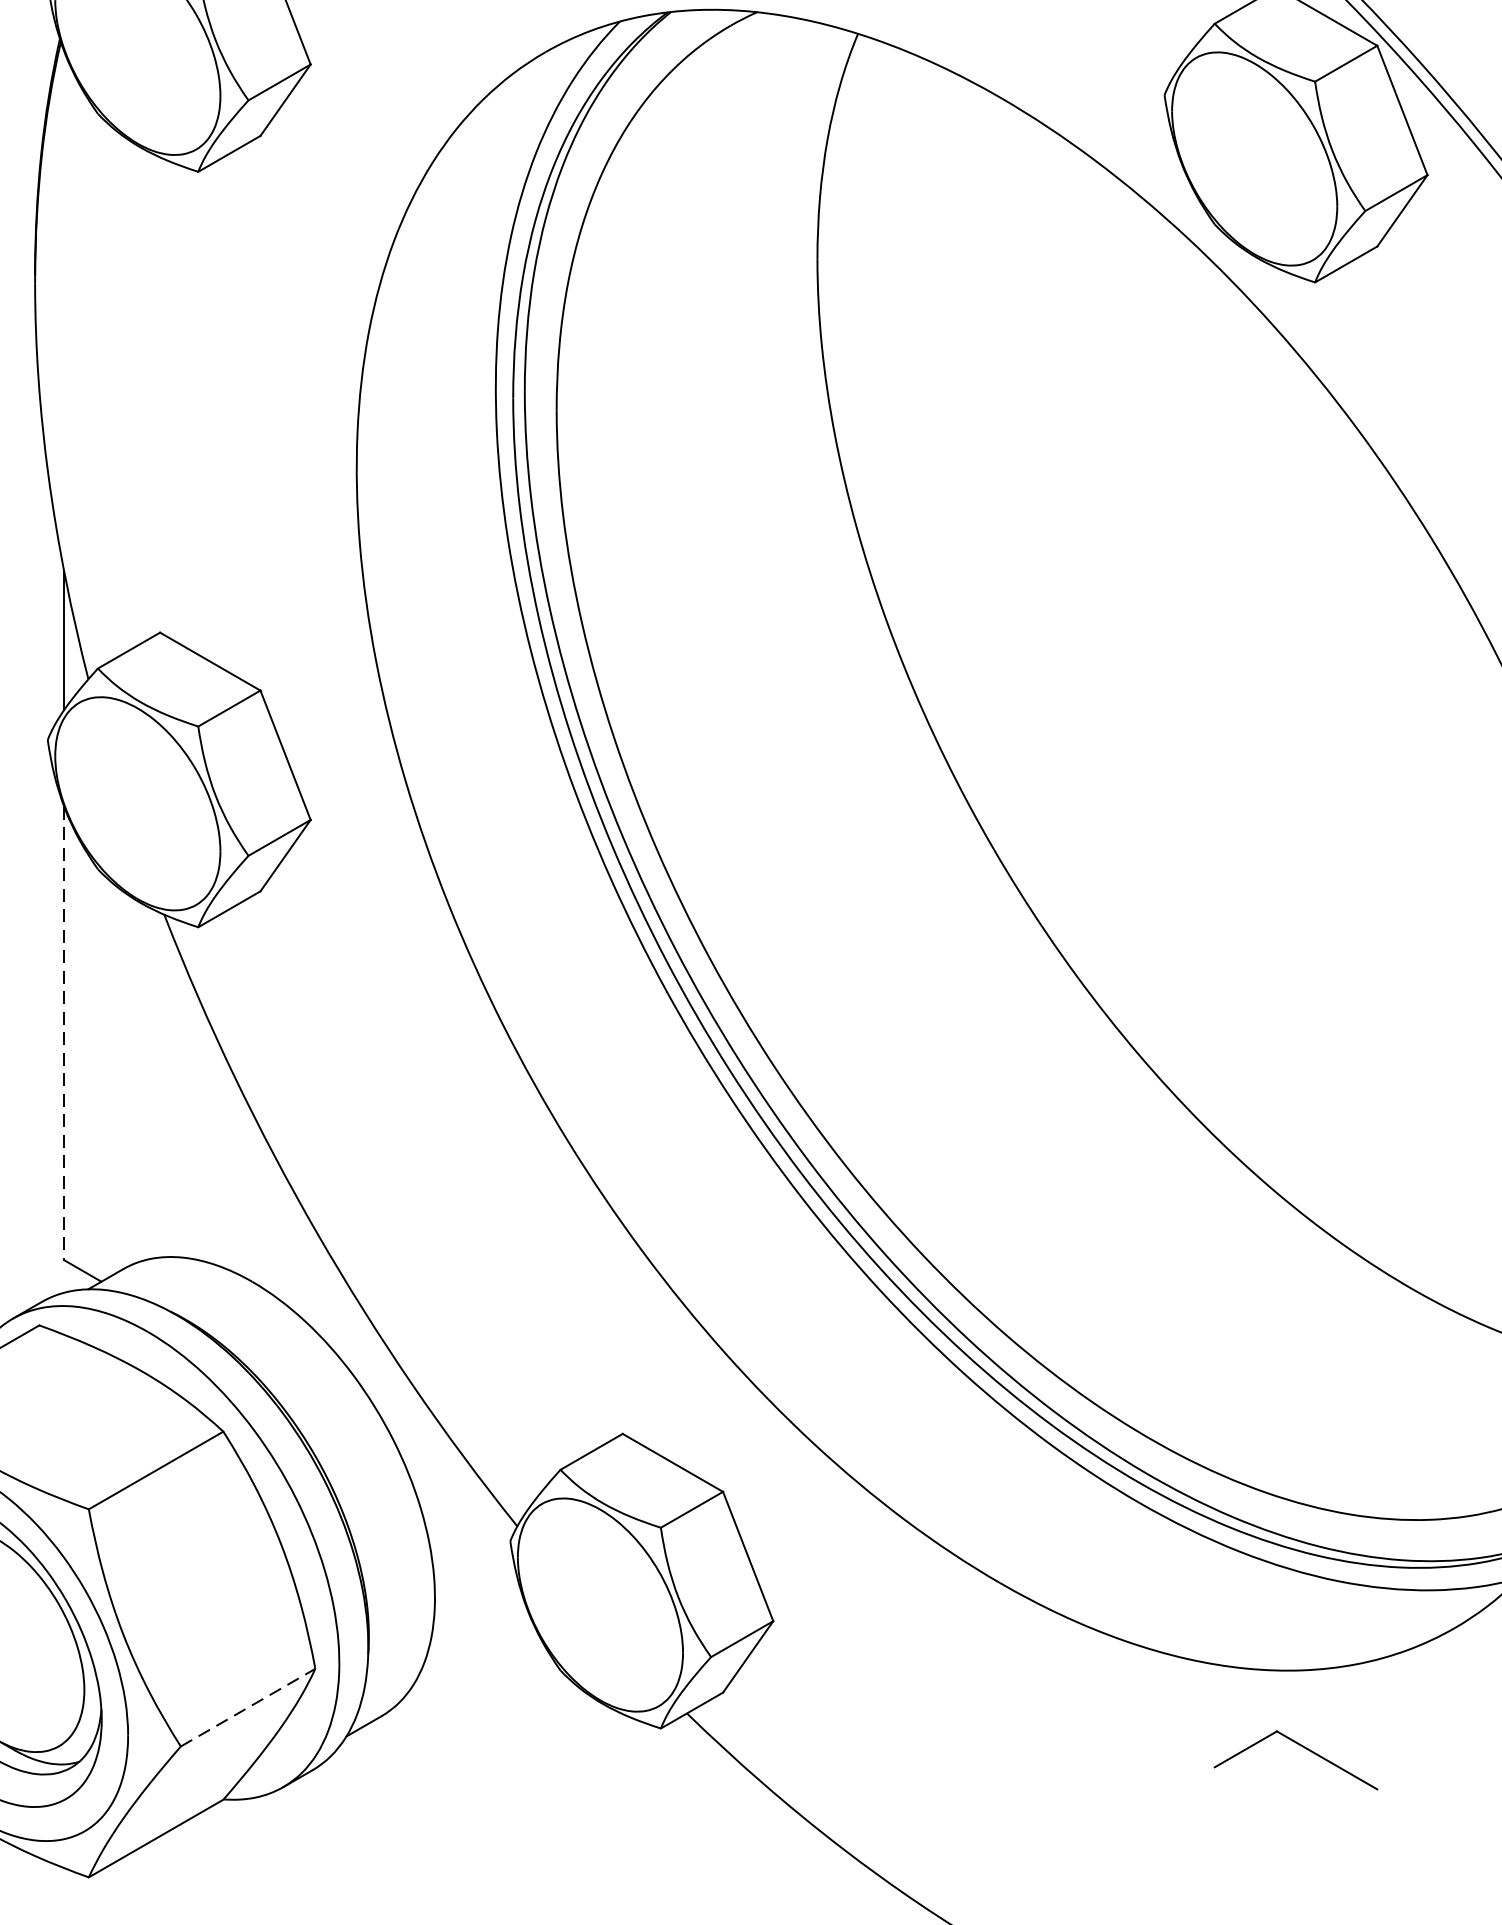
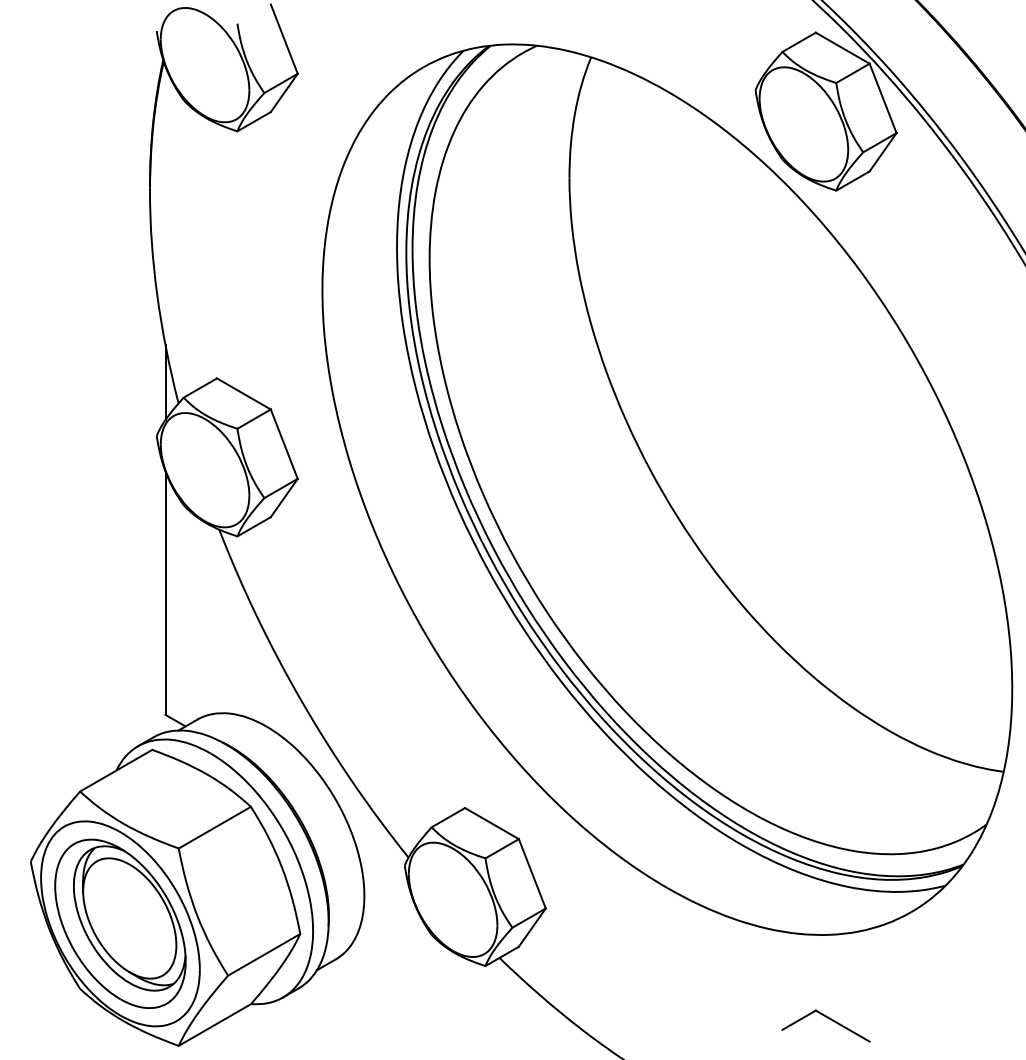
line: (64, 1033) -> (165, 593), dashed -> solid
line: (248, 1707) -> (264, 954), dashed -> solid
part: (1304, 1749) -> (830, 1020), moved

